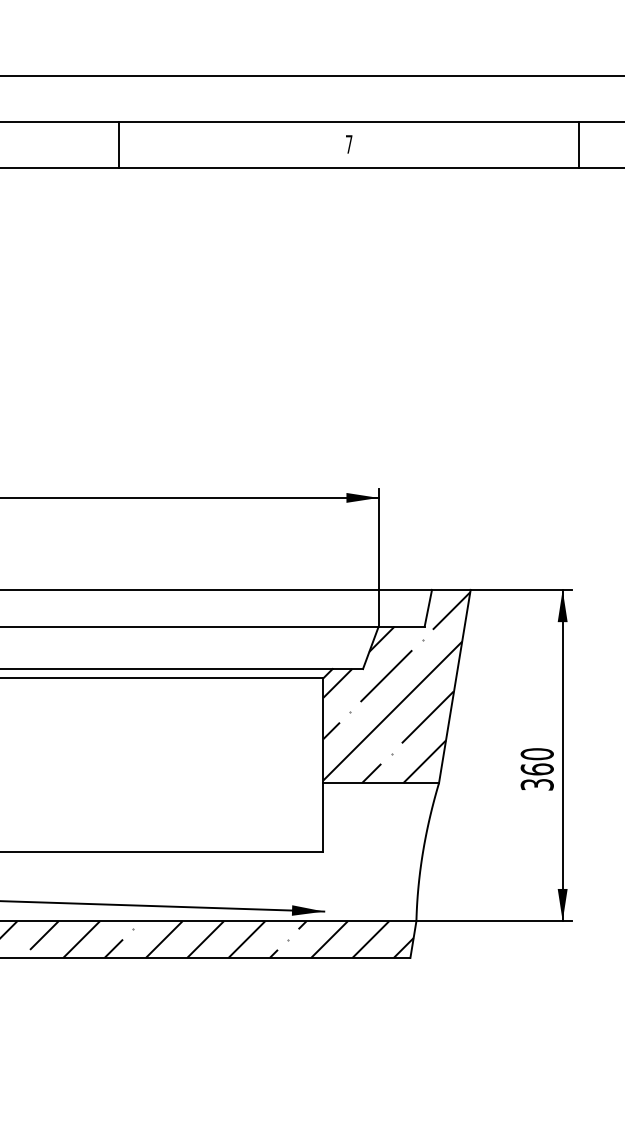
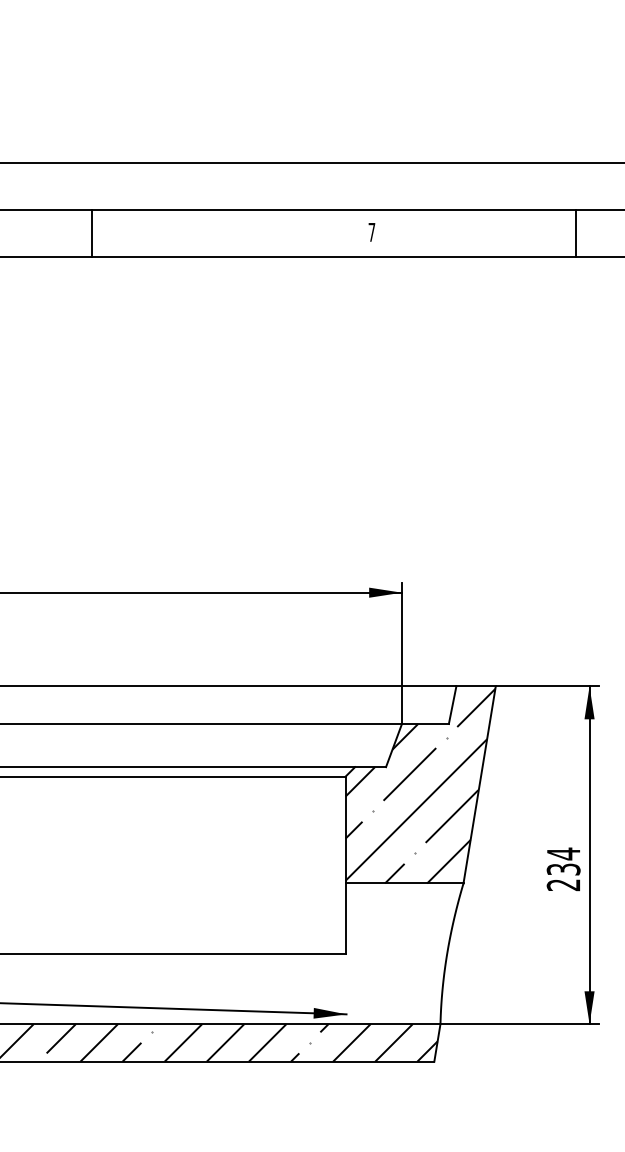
line: (118, 145) -> (91, 233), moved
line: (579, 145) -> (576, 233), moved
text: (536, 769) -> (562, 869), 360 -> 234

